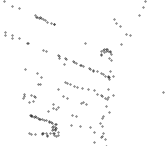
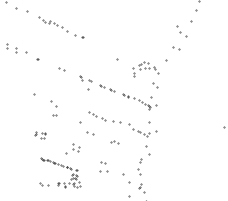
part: (44, 19) -> (61, 27), size x1.67
part: (117, 22) -> (181, 31), moved
part: (106, 54) -> (146, 75), size x1.67
part: (29, 98) -> (40, 135), size x0.62
part: (75, 121) -> (103, 167), size x0.62

